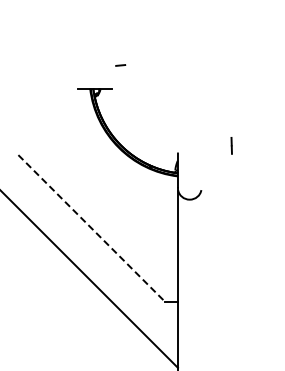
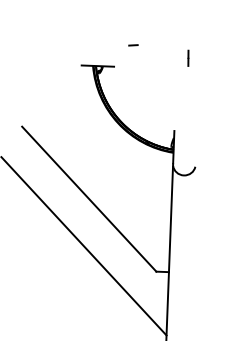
curve: (120, 65) -> (133, 45), moved
line: (231, 145) -> (188, 57), moved
line: (91, 228) -> (89, 199), dashed -> solid

